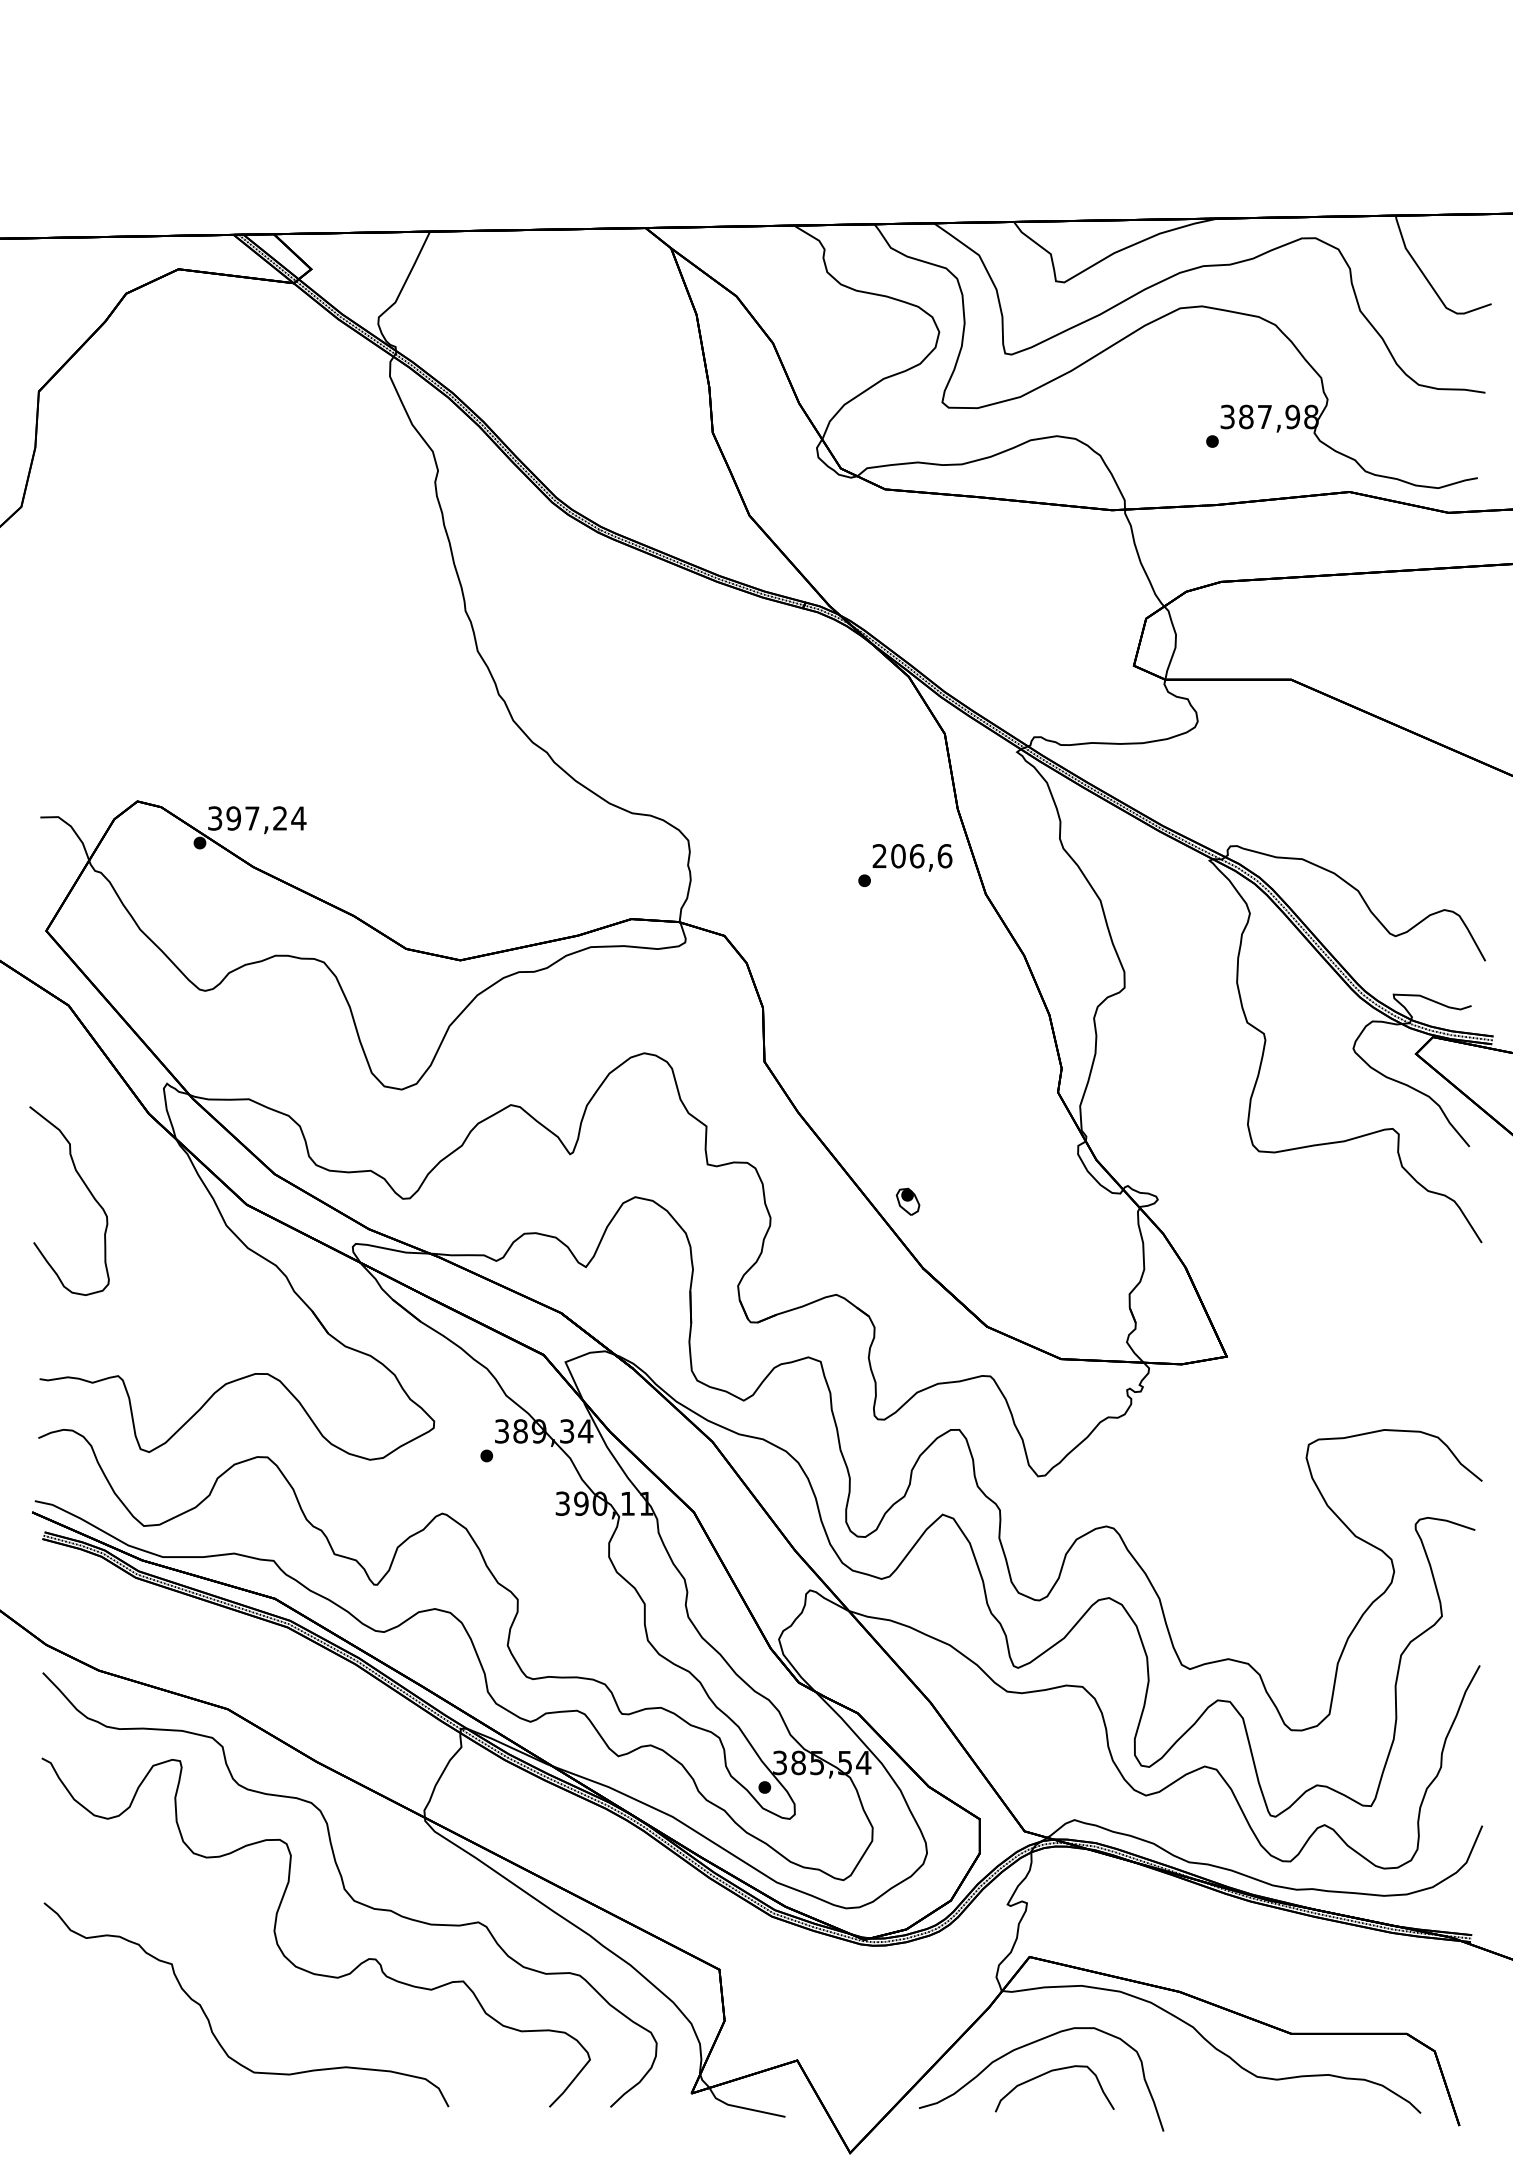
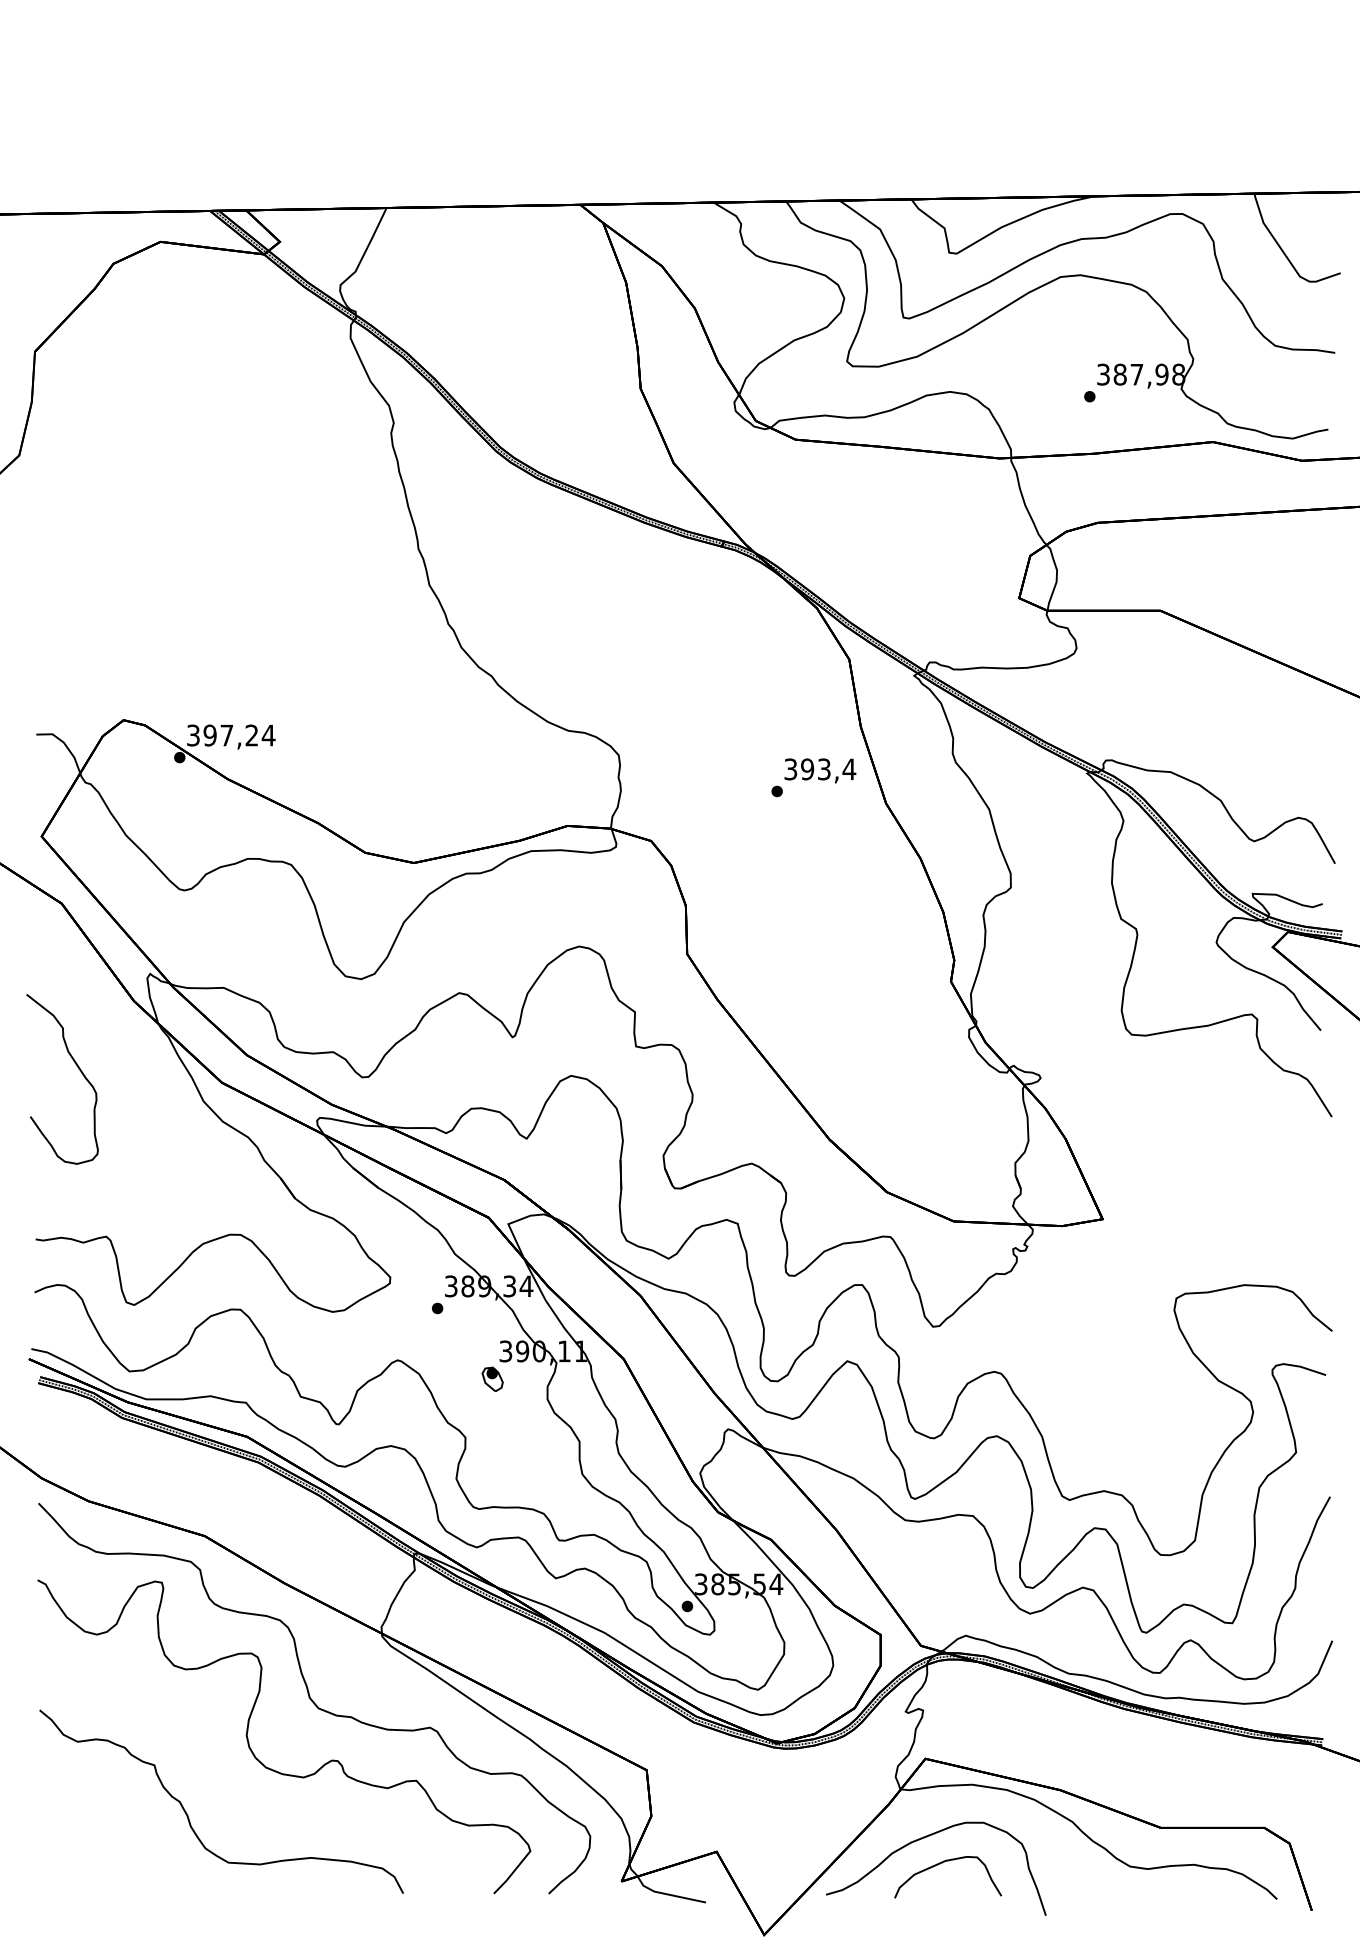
text: (912, 856) -> (820, 769), 206,6 -> 393,4
part: (907, 1201) -> (492, 1379), moved

